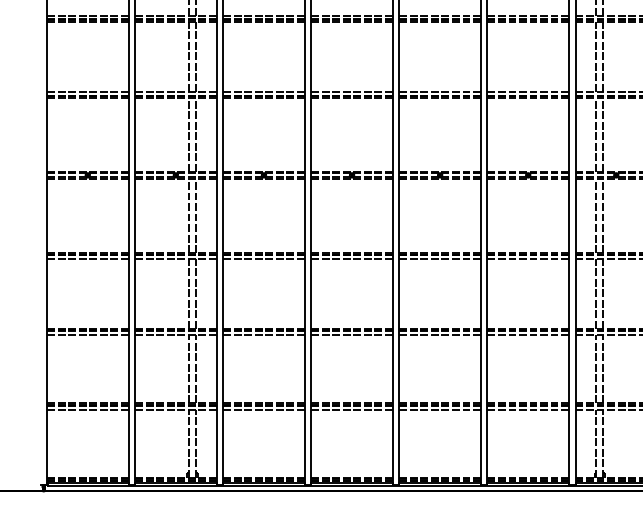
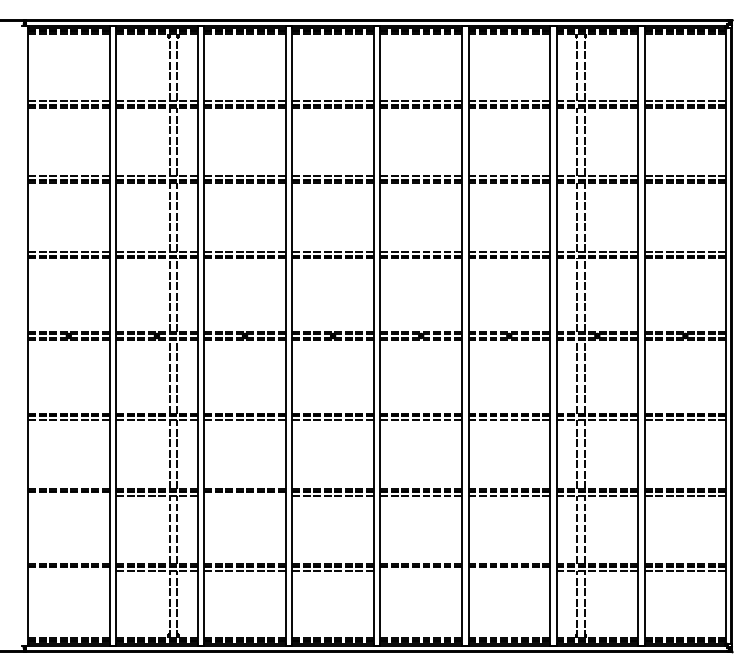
line: (87, 334) -> (68, 495), removed
line: (263, 334) -> (244, 495), removed
line: (87, 409) -> (68, 570), removed
line: (439, 409) -> (420, 570), removed
line: (528, 409) -> (509, 570), removed

